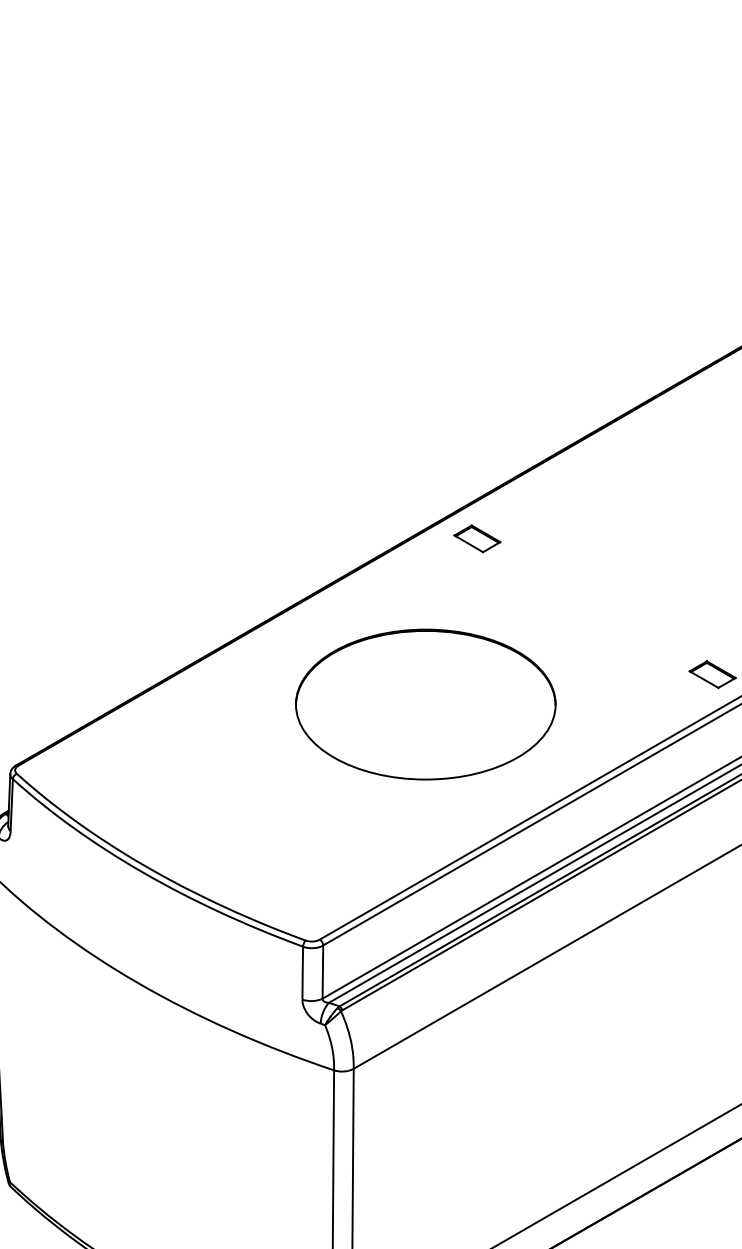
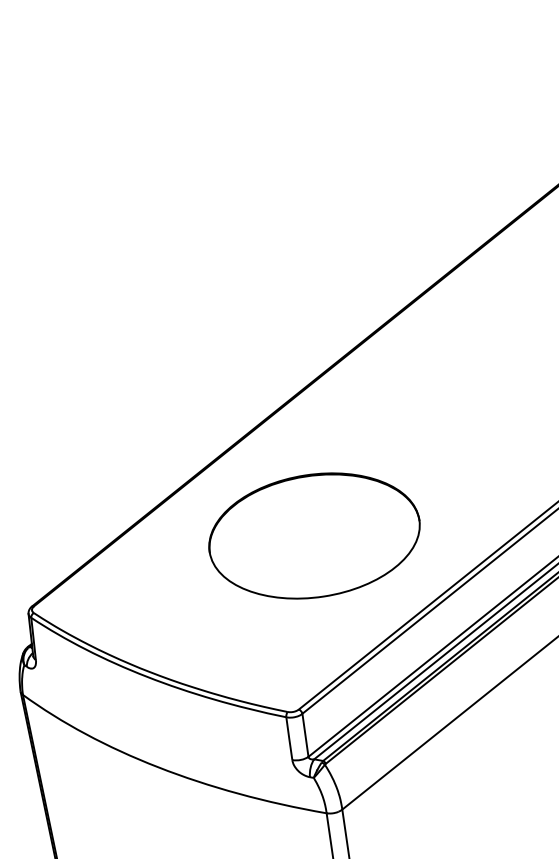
part: (477, 538) -> (376, 366), removed
part: (425, 704) -> (314, 535), moved

